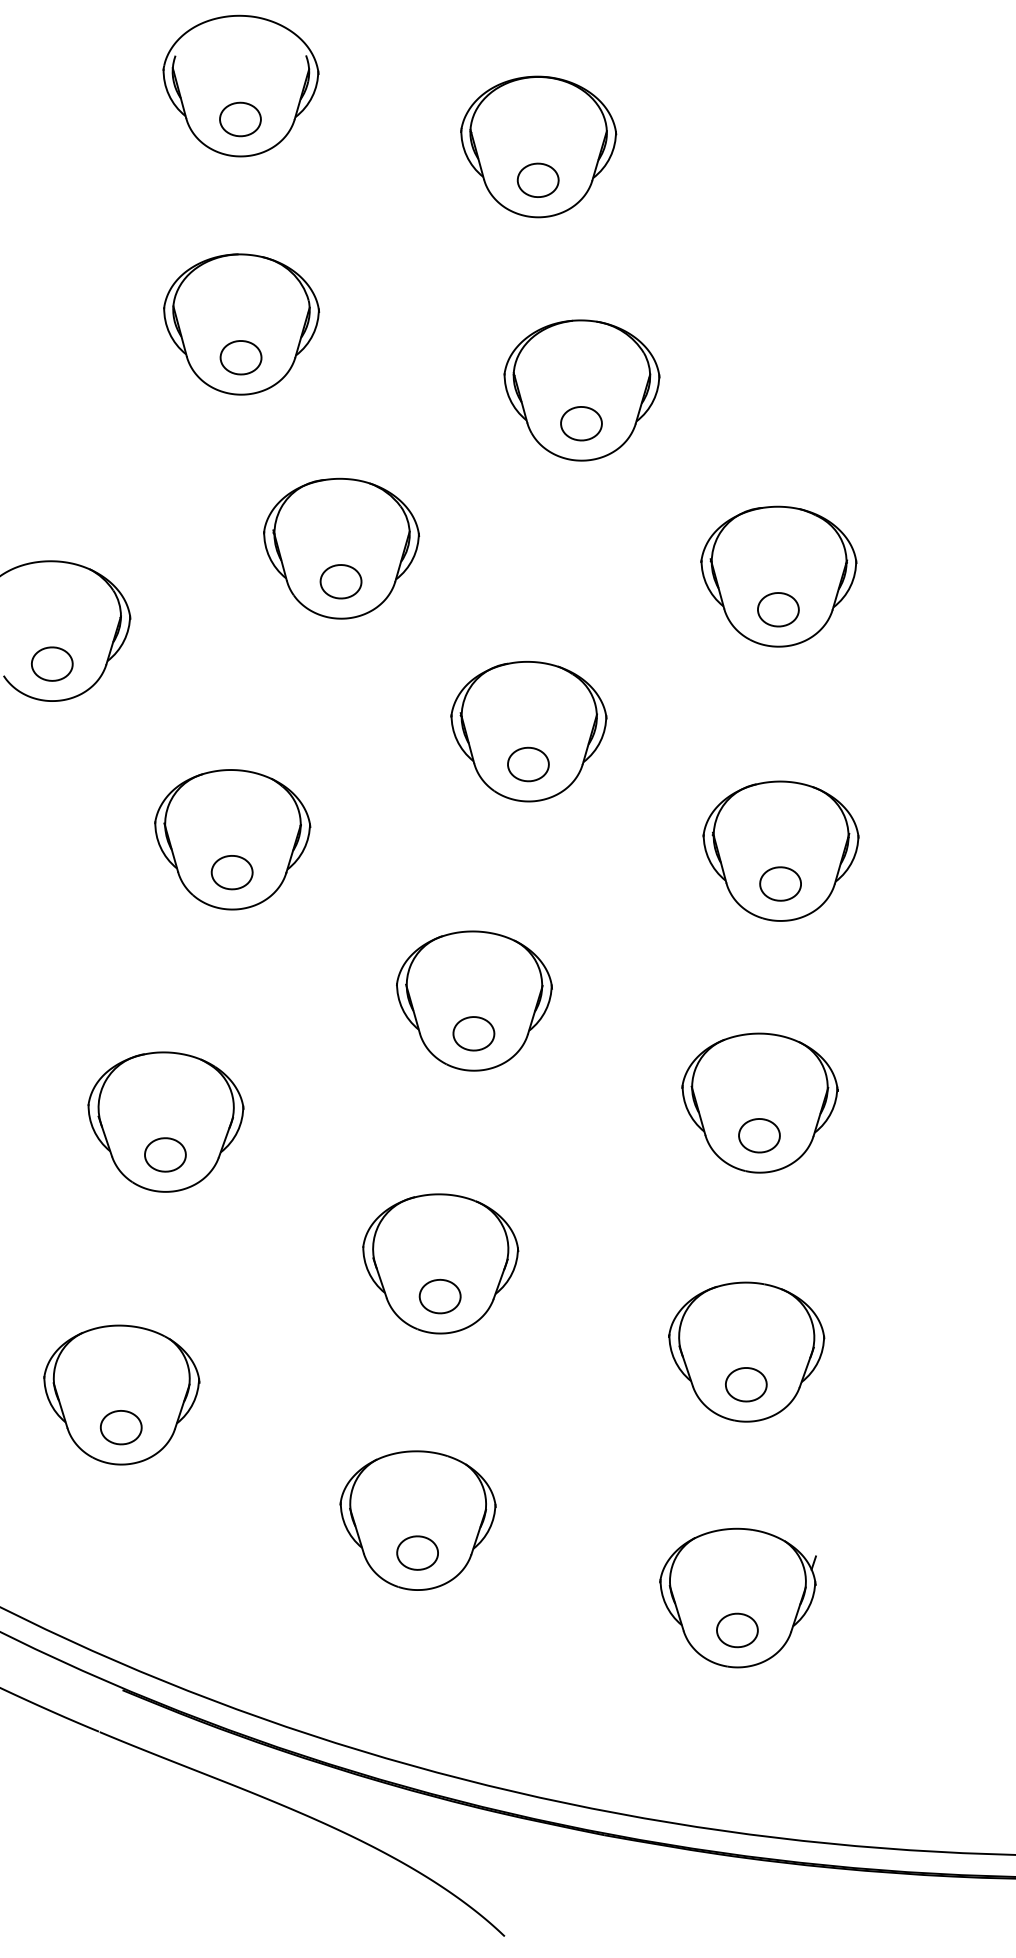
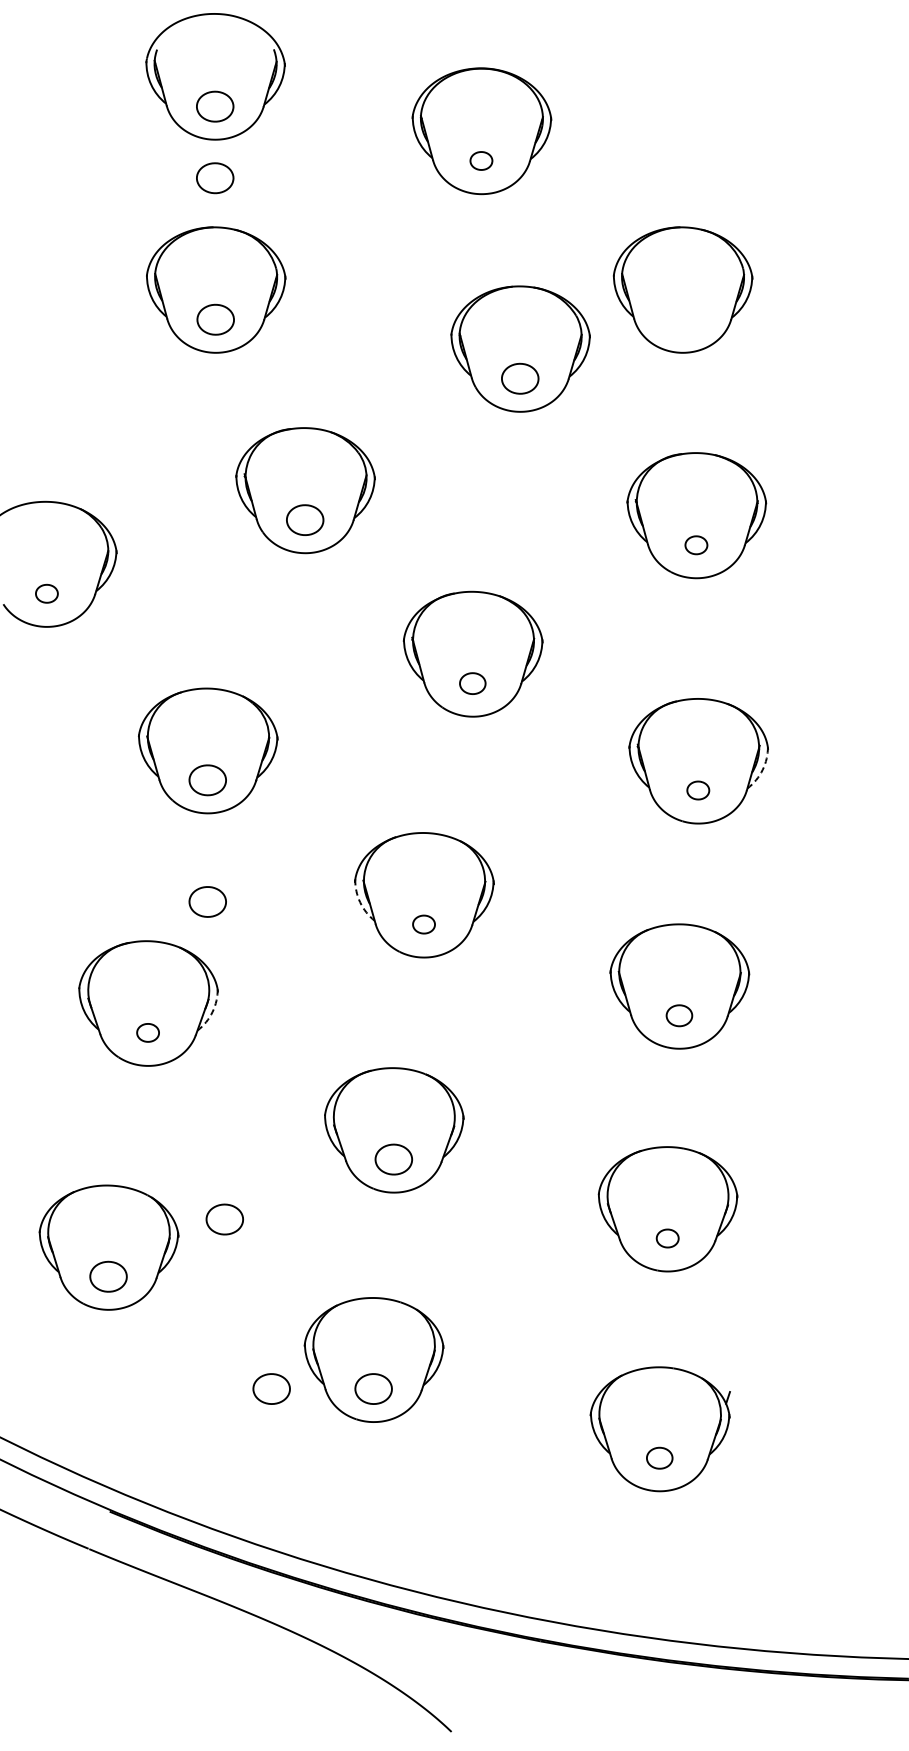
part: (537, 179) -> (480, 160), size x0.6
part: (240, 199) -> (215, 178), added
part: (763, 324) -> (683, 290), added
part: (778, 609) -> (696, 544), size x0.6
part: (52, 663) -> (47, 593), size x0.6
part: (528, 764) -> (472, 683), size x0.7
arc: (852, 861) -> (762, 770), solid -> dashed
part: (780, 883) -> (698, 790), size x0.6
part: (231, 1008) -> (207, 901), added
arc: (402, 1008) -> (360, 901), solid -> dashed
part: (473, 1033) -> (423, 924), size x0.6
arc: (237, 1131) -> (212, 1011), solid -> dashed
part: (759, 1135) -> (679, 1015), size x0.7
part: (165, 1154) -> (148, 1032), size x0.6
part: (251, 1363) -> (225, 1219), added
part: (746, 1384) -> (667, 1238), size x0.6
part: (303, 1552) -> (271, 1388), added
part: (737, 1630) -> (659, 1458), size x0.7

